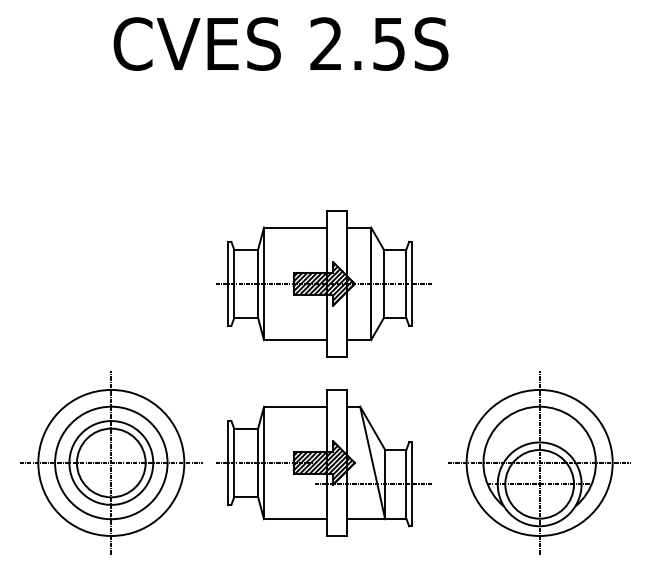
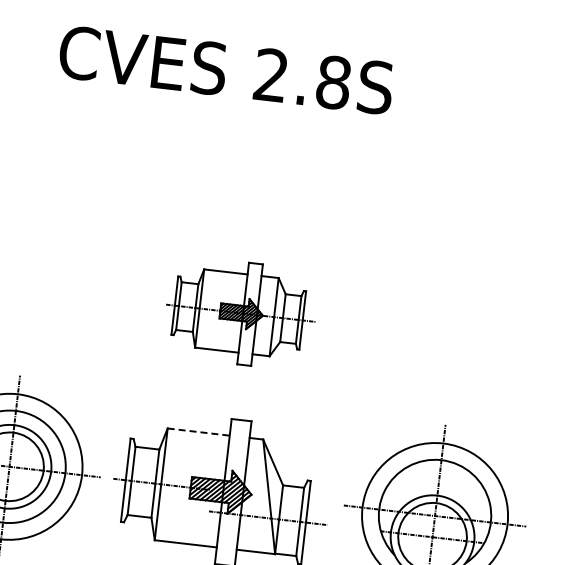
text: (388, 43) -> (333, 81), 2.5S -> 2.8S
part: (323, 283) -> (240, 312), size x0.7
line: (295, 406) -> (198, 431), solid -> dashed

